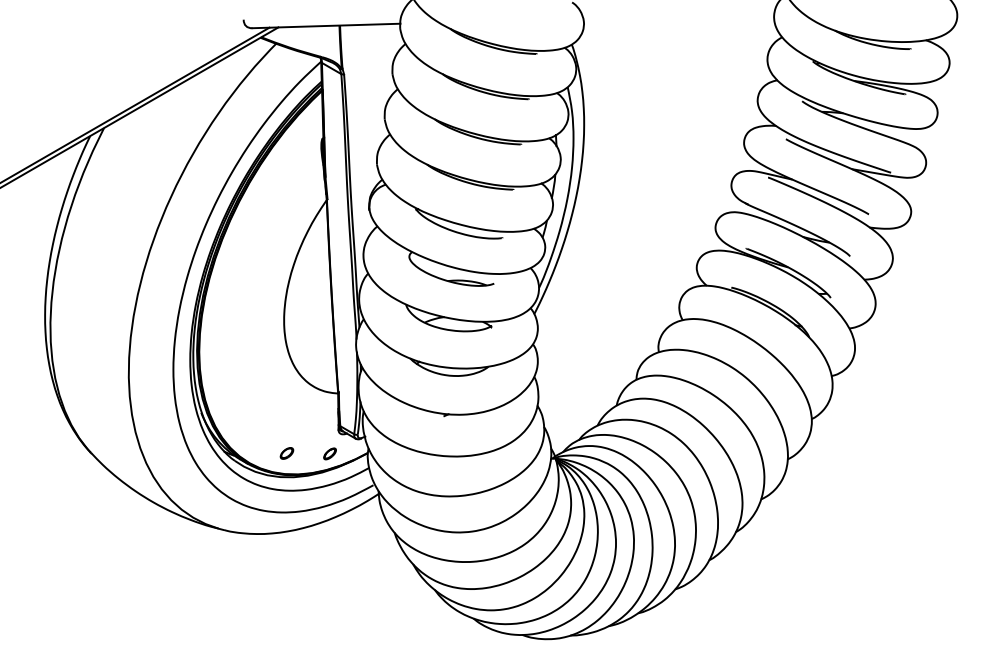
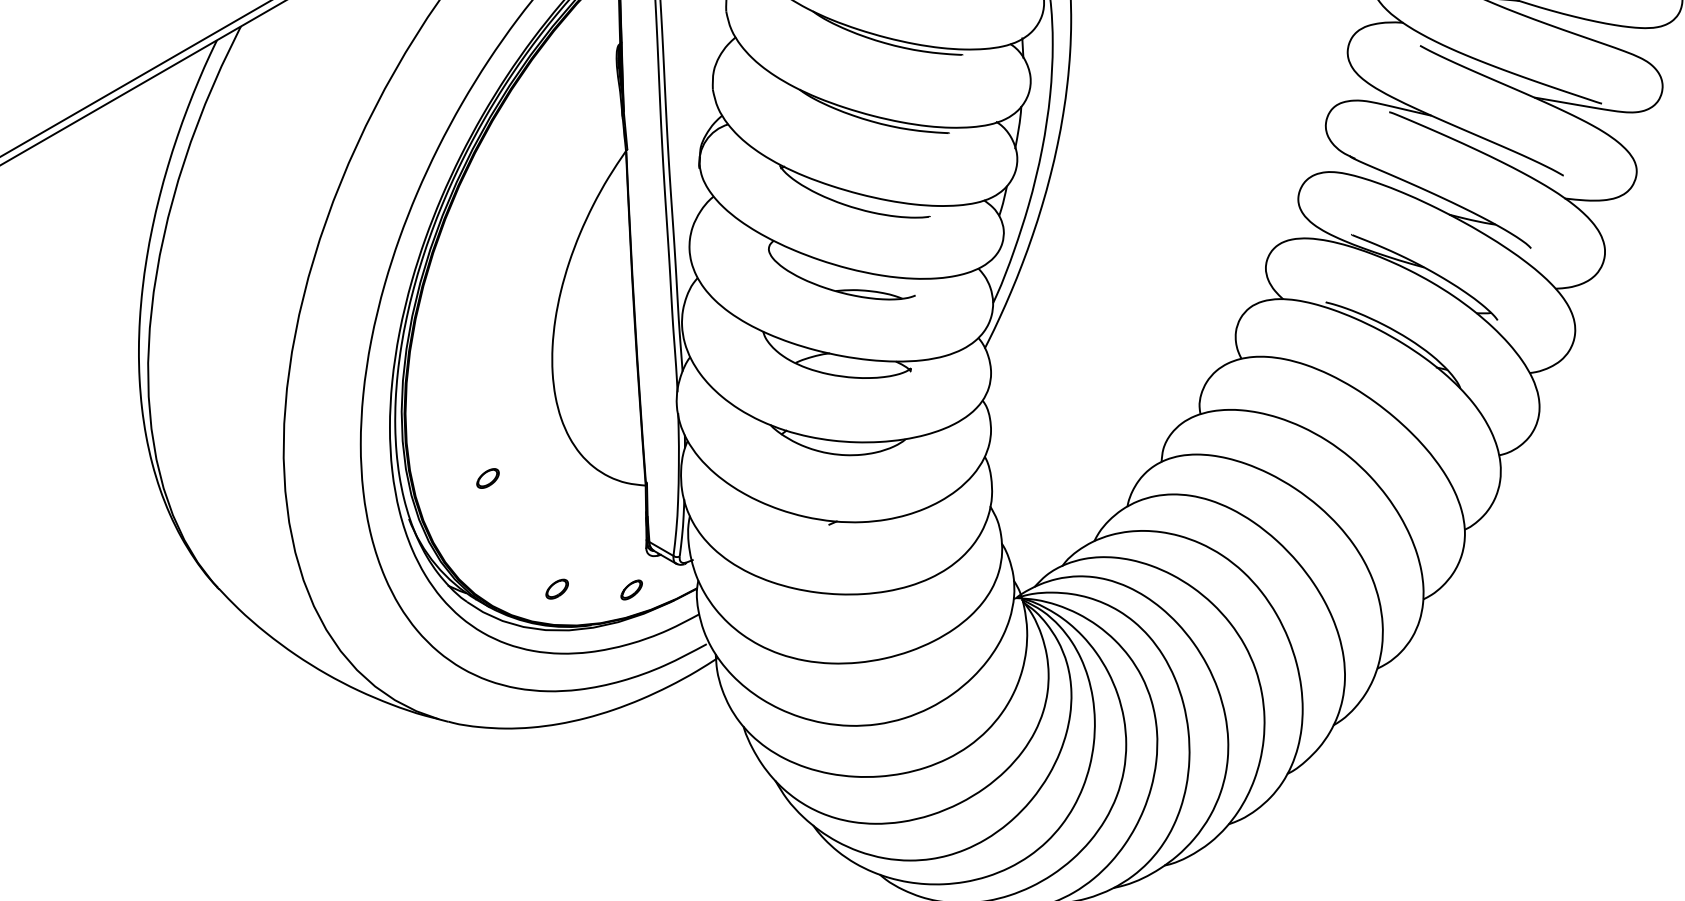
part: (246, 389) -> (487, 478), added

